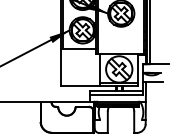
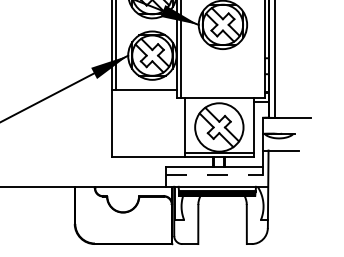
line: (117, 95) -> (216, 175), solid -> dashed

